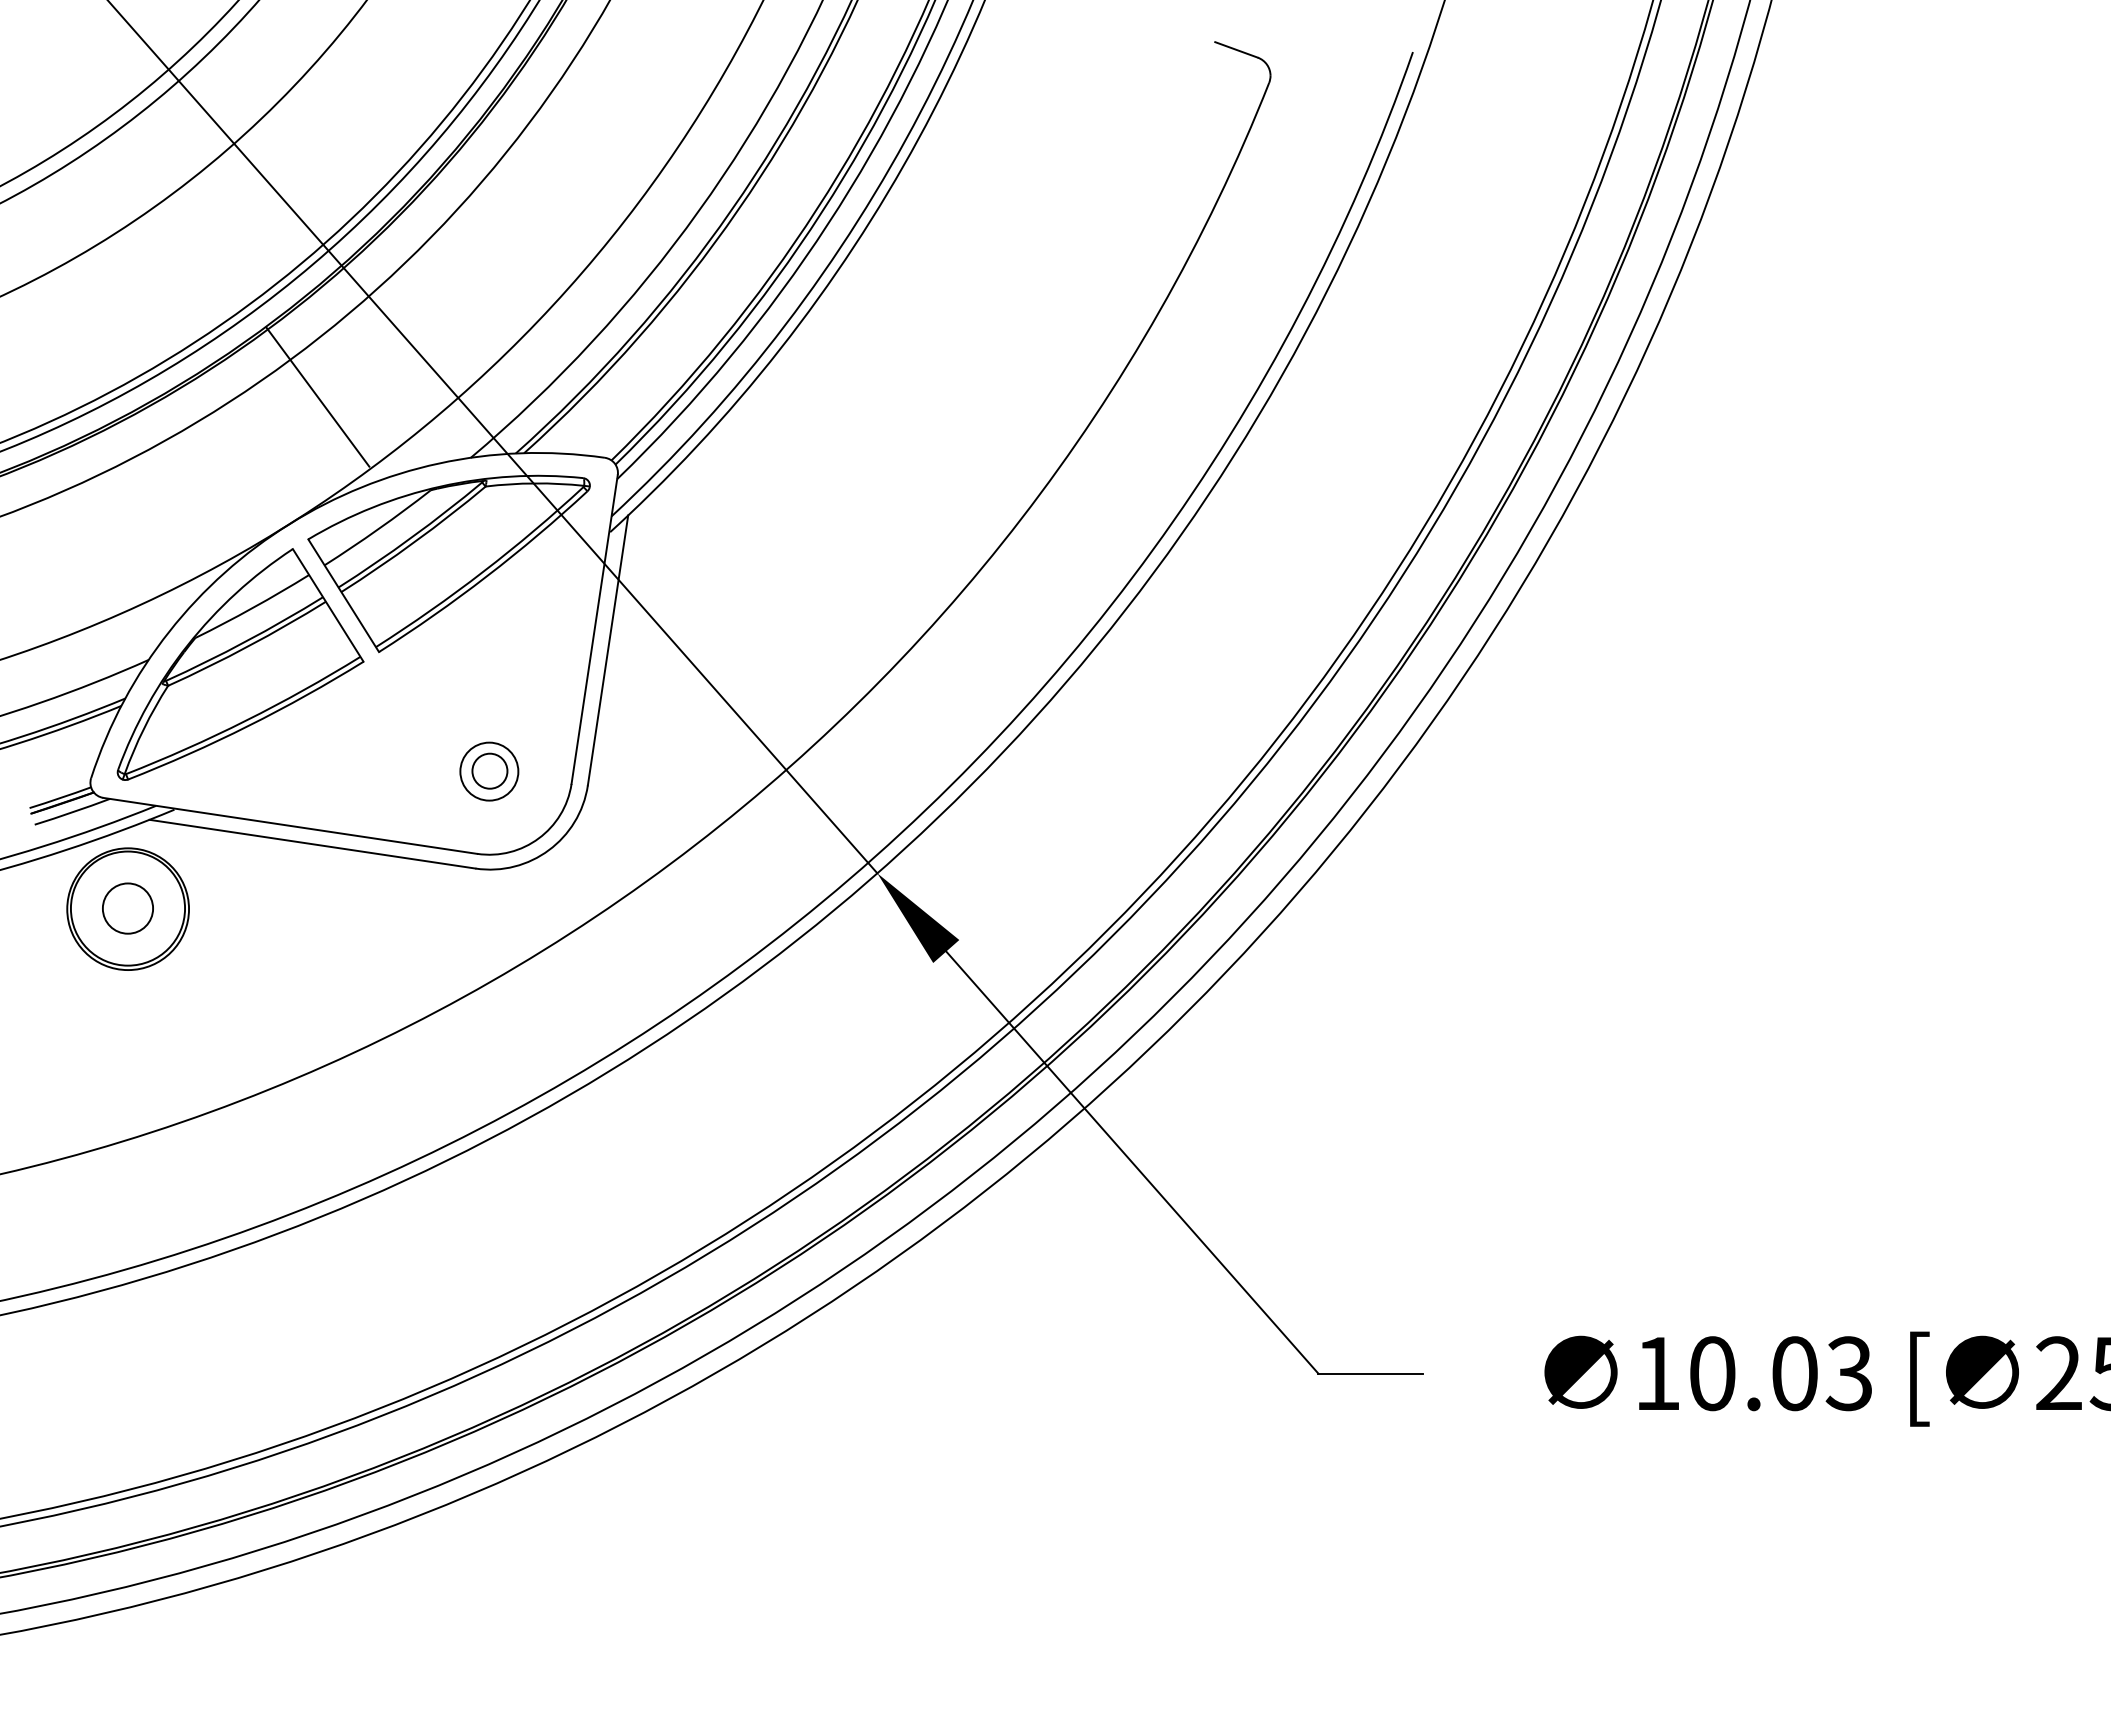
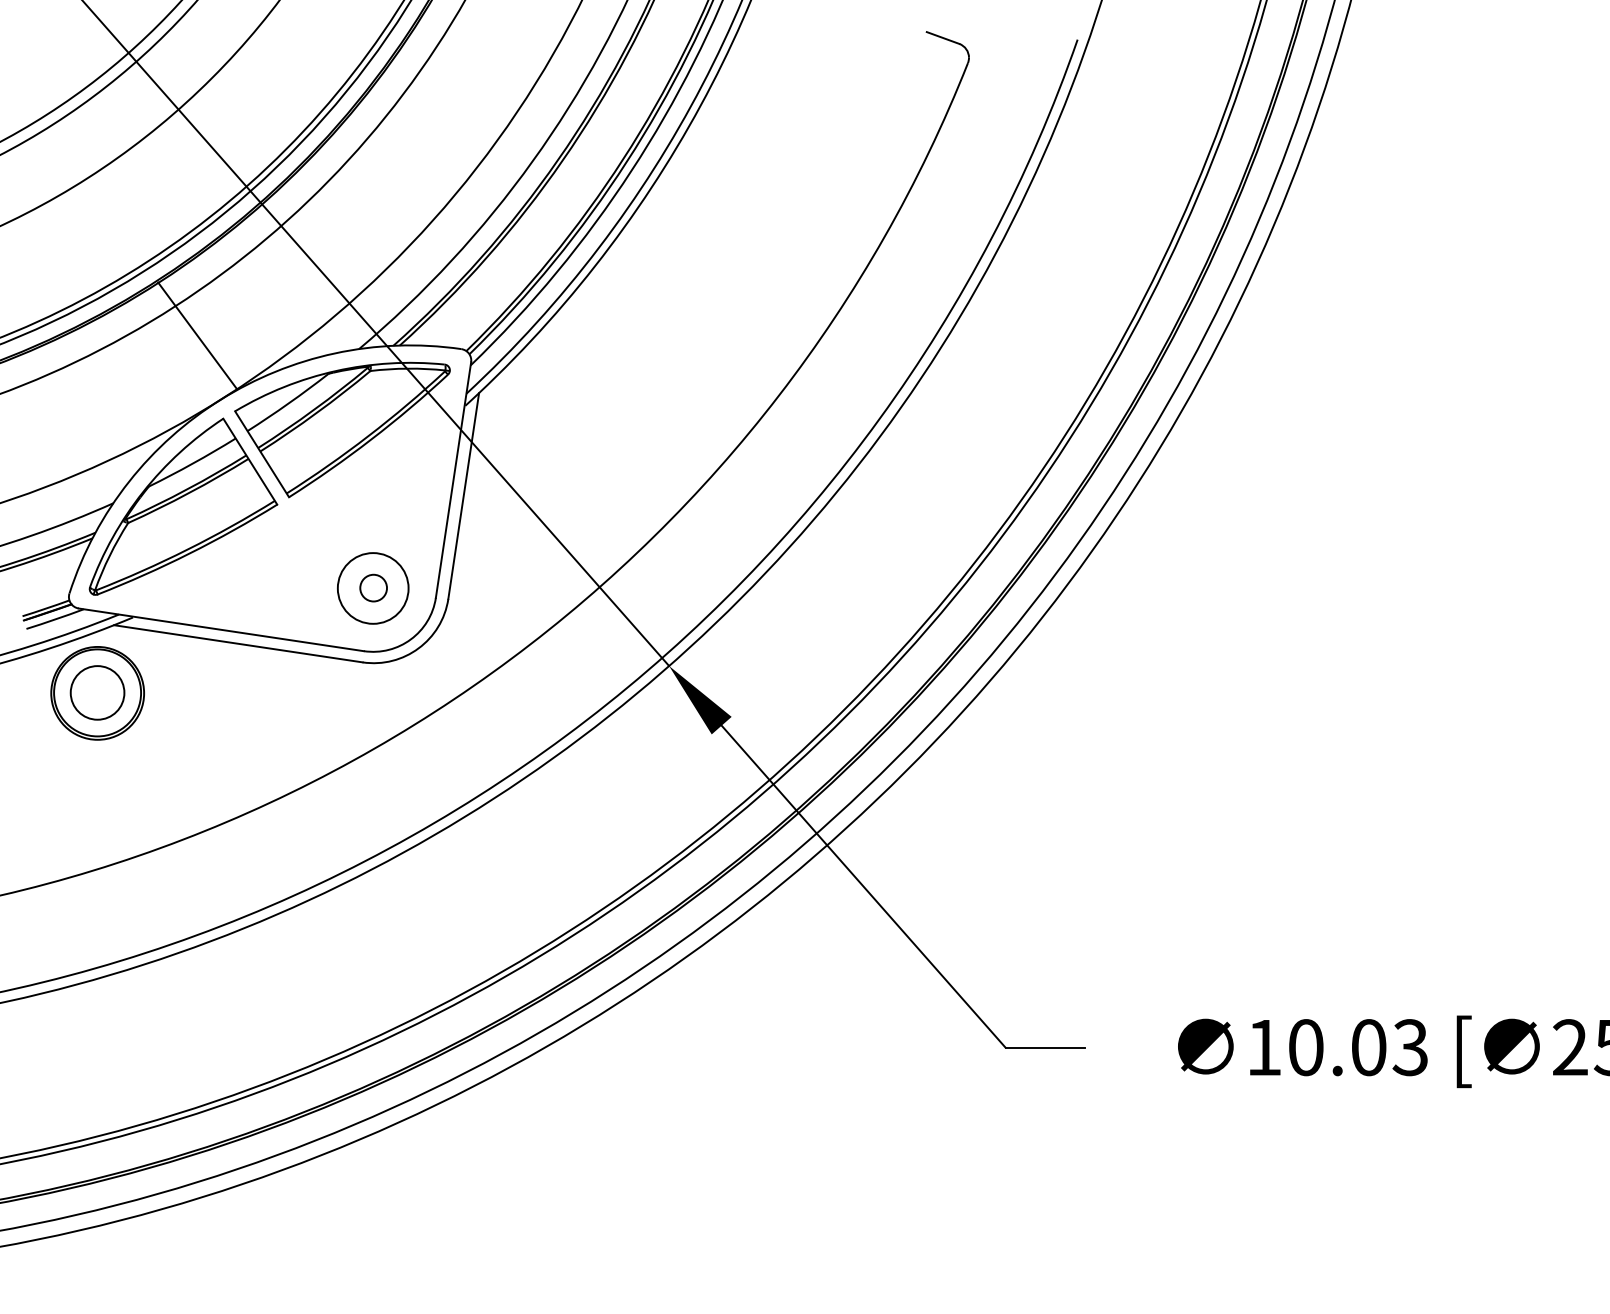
line: (317, 396) -> (197, 335), moved
circle: (489, 771) -> (373, 588), size x1.6
circle: (127, 908) -> (97, 692), size x1.4

